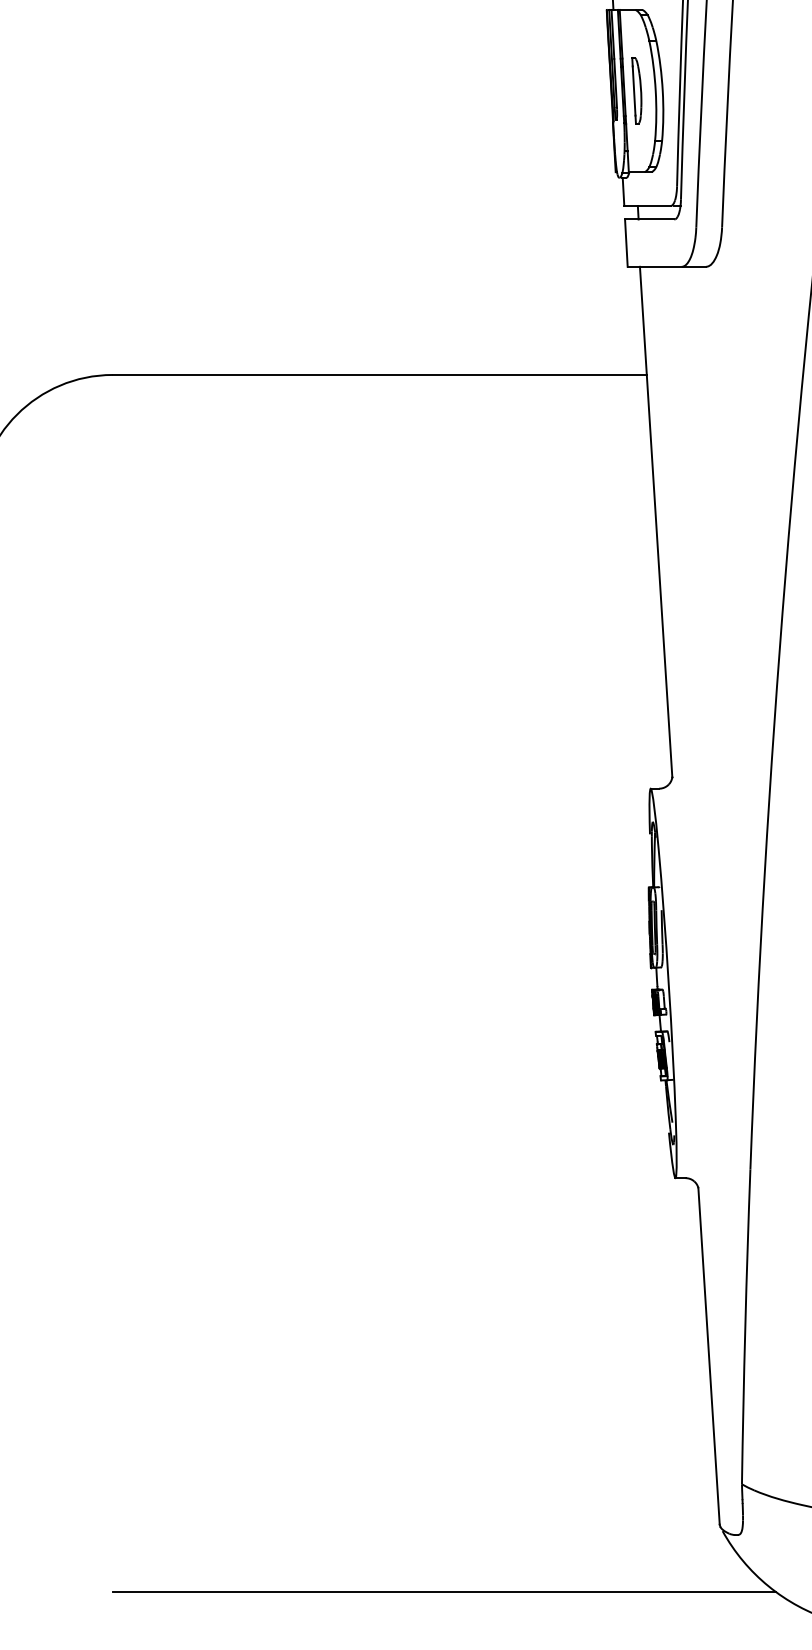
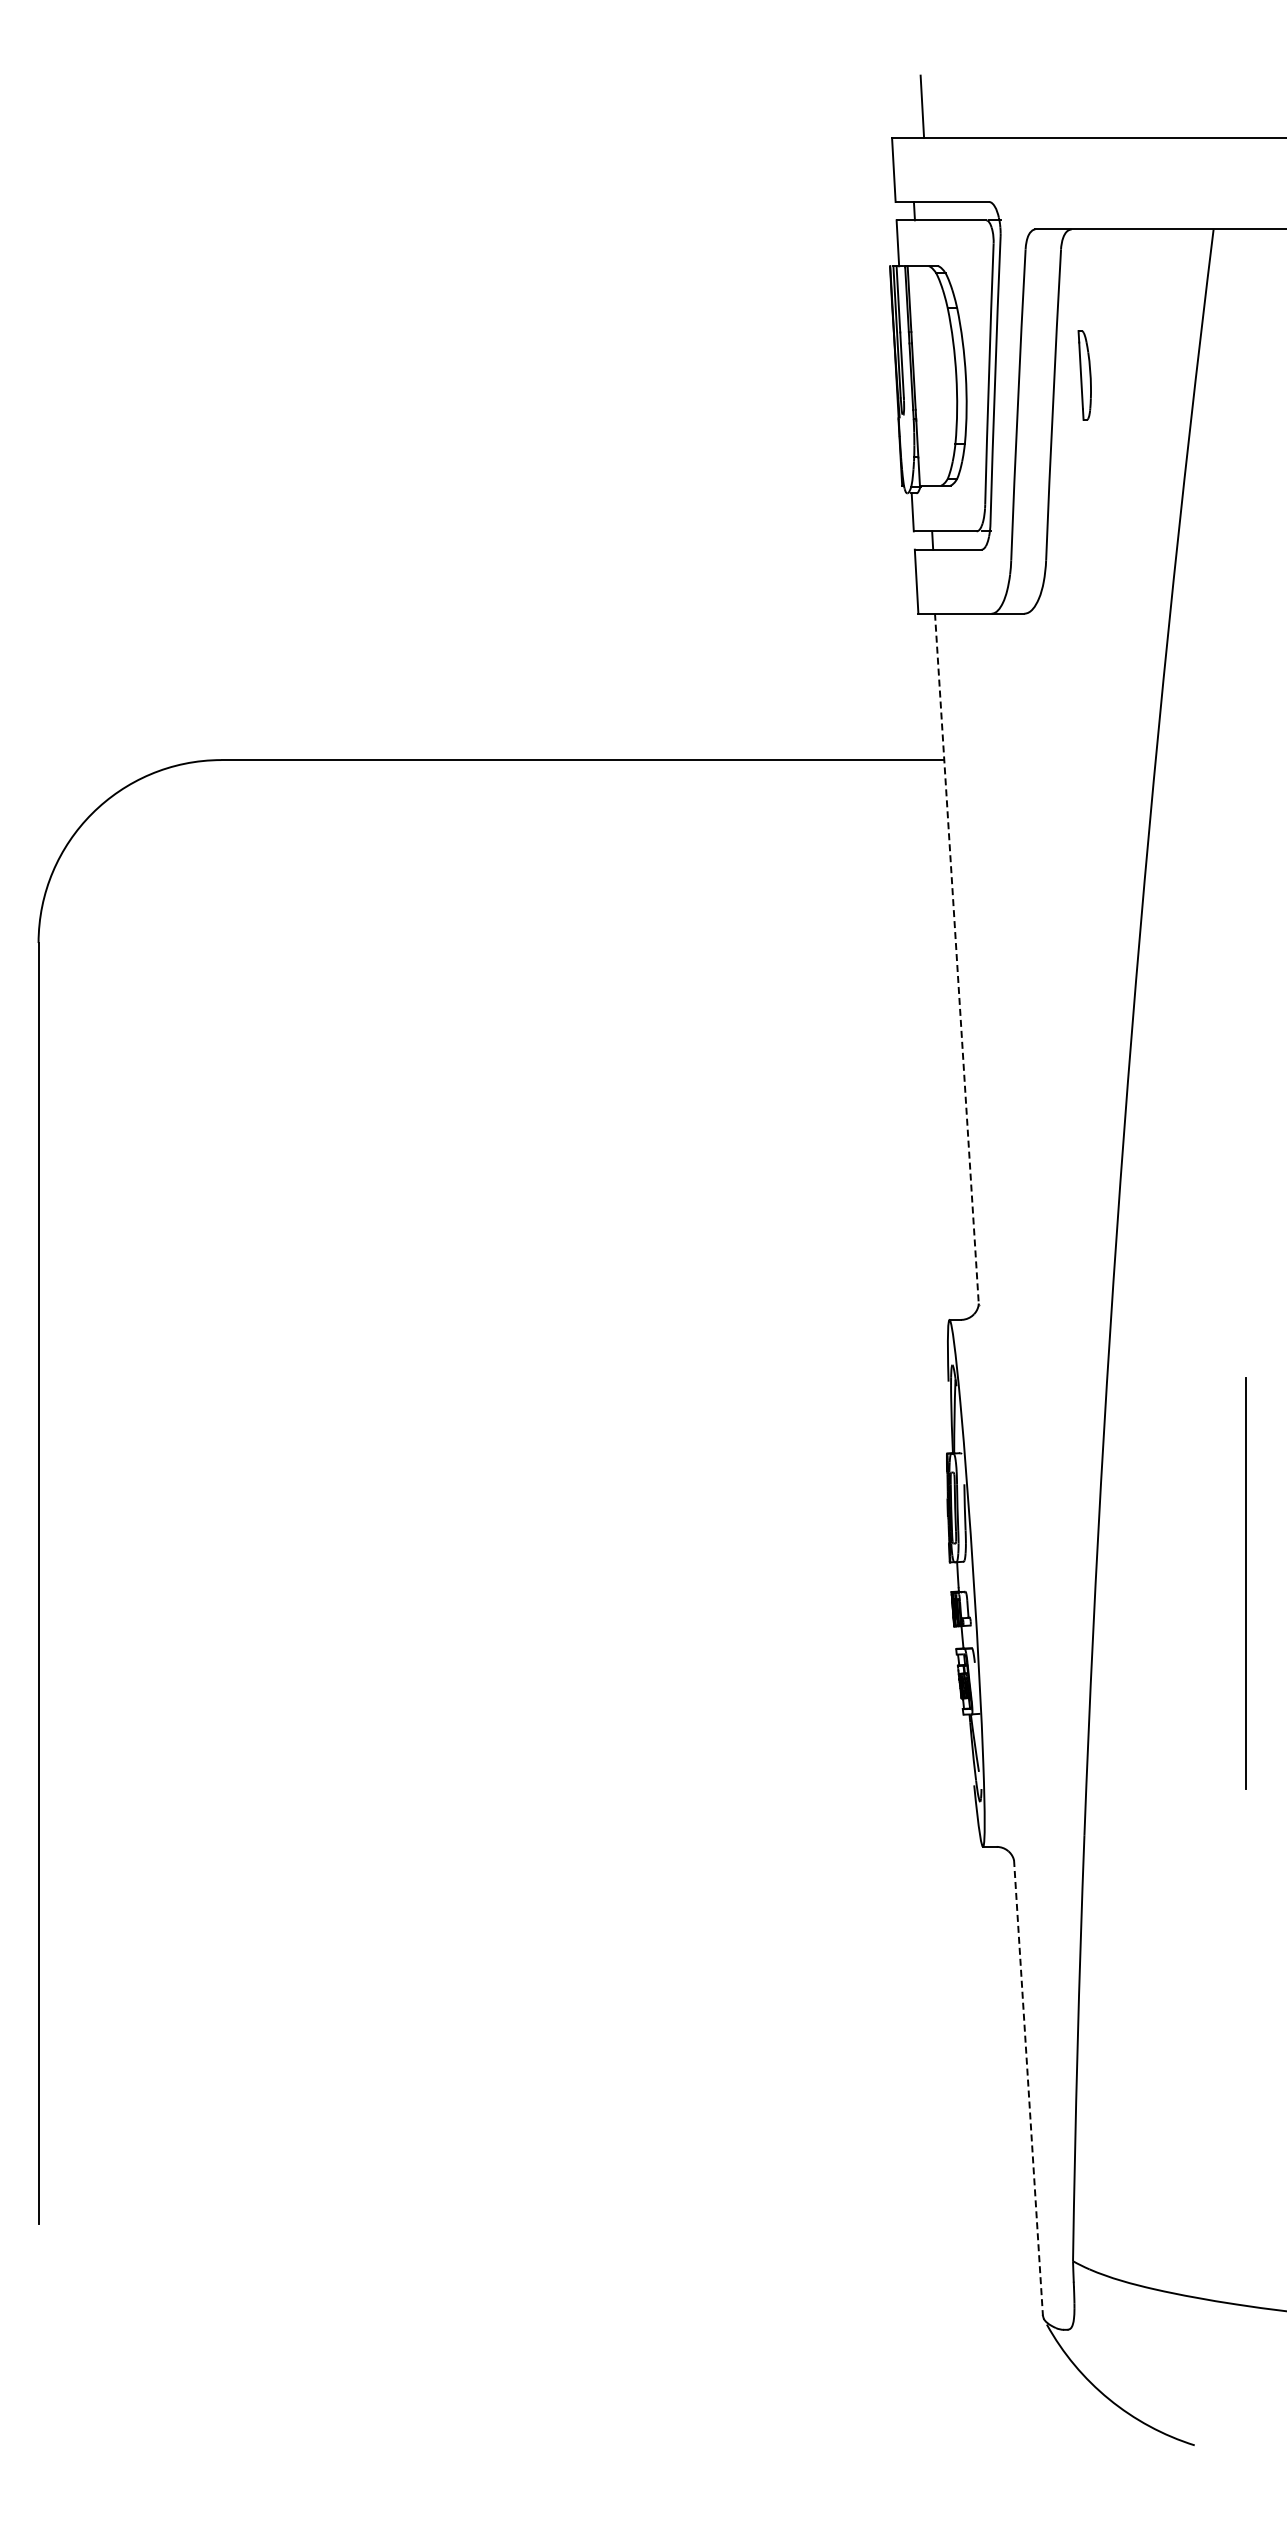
part: (636, 90) -> (1084, 375), moved
line: (655, 522) -> (956, 959), solid -> dashed
line: (709, 1356) -> (1028, 2088), solid -> dashed
line: (443, 1591) -> (669, 2406), removed

